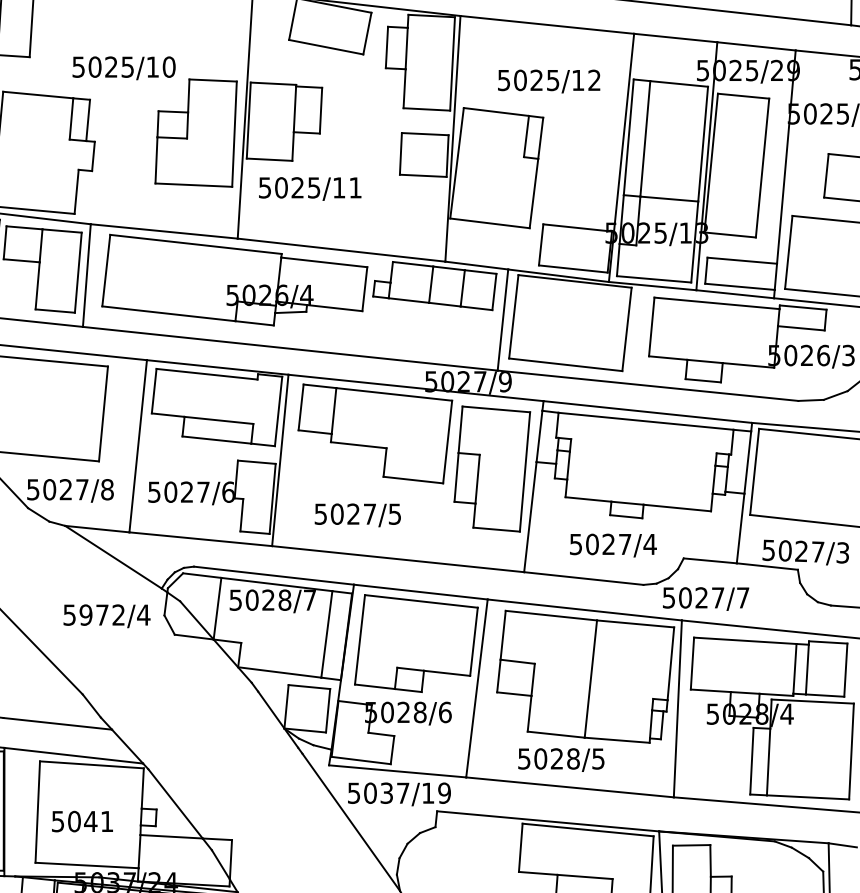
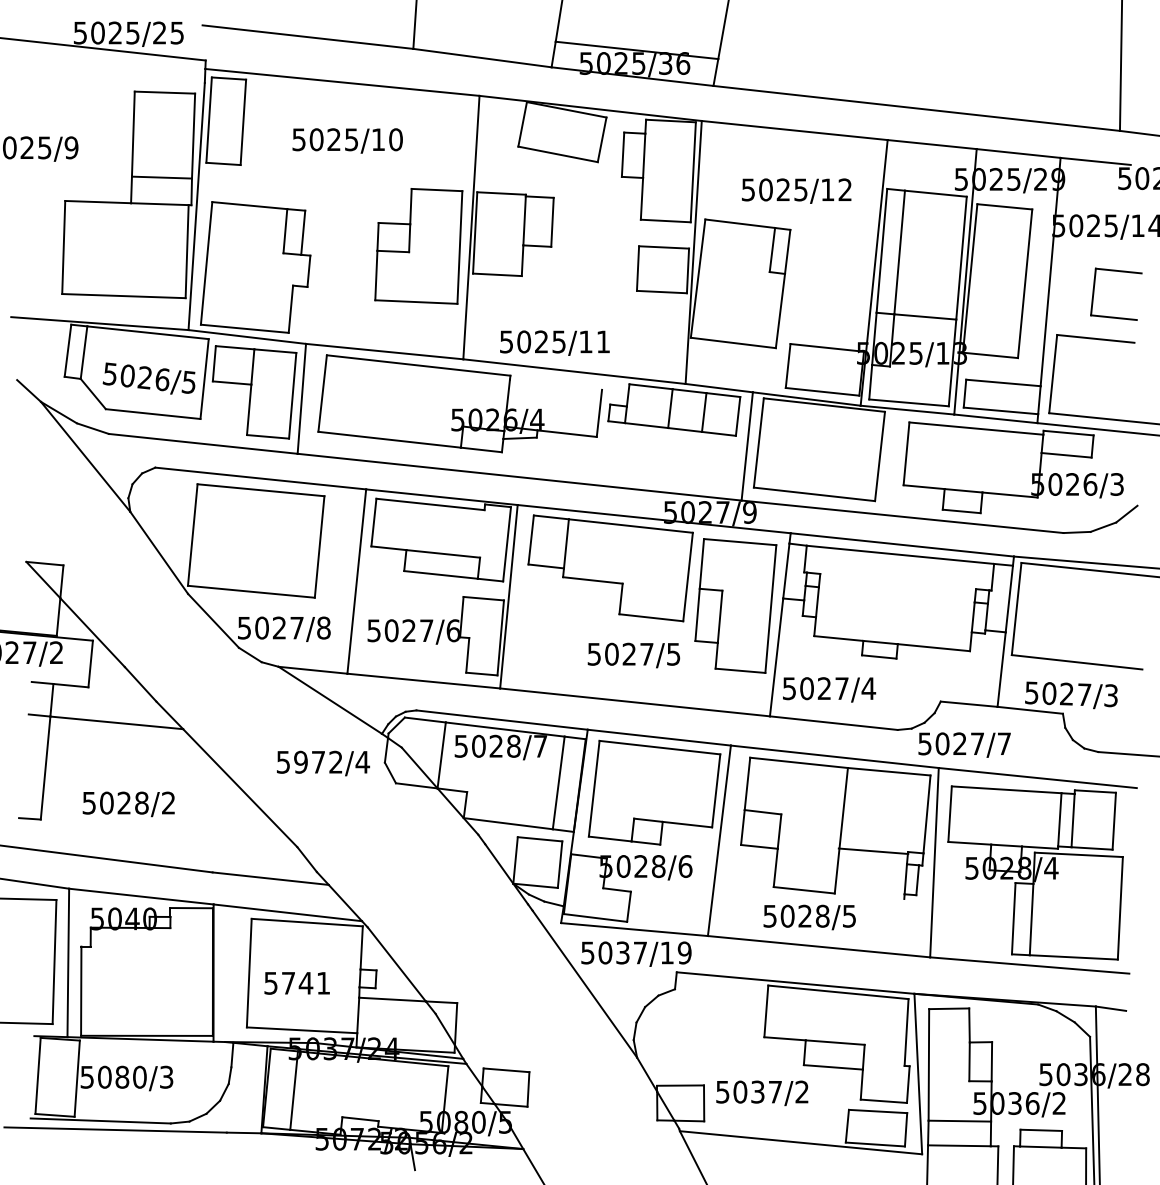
text: (123, 67) -> (347, 140), moved
text: (309, 188) -> (554, 342), moved
line: (323, 262) -> (555, 384), removed
text: (357, 515) -> (633, 655), moved
text: (613, 545) -> (829, 689), moved
line: (617, 740) -> (873, 851), moved
text: (74, 820) -> (288, 982), 5041 -> 5741

